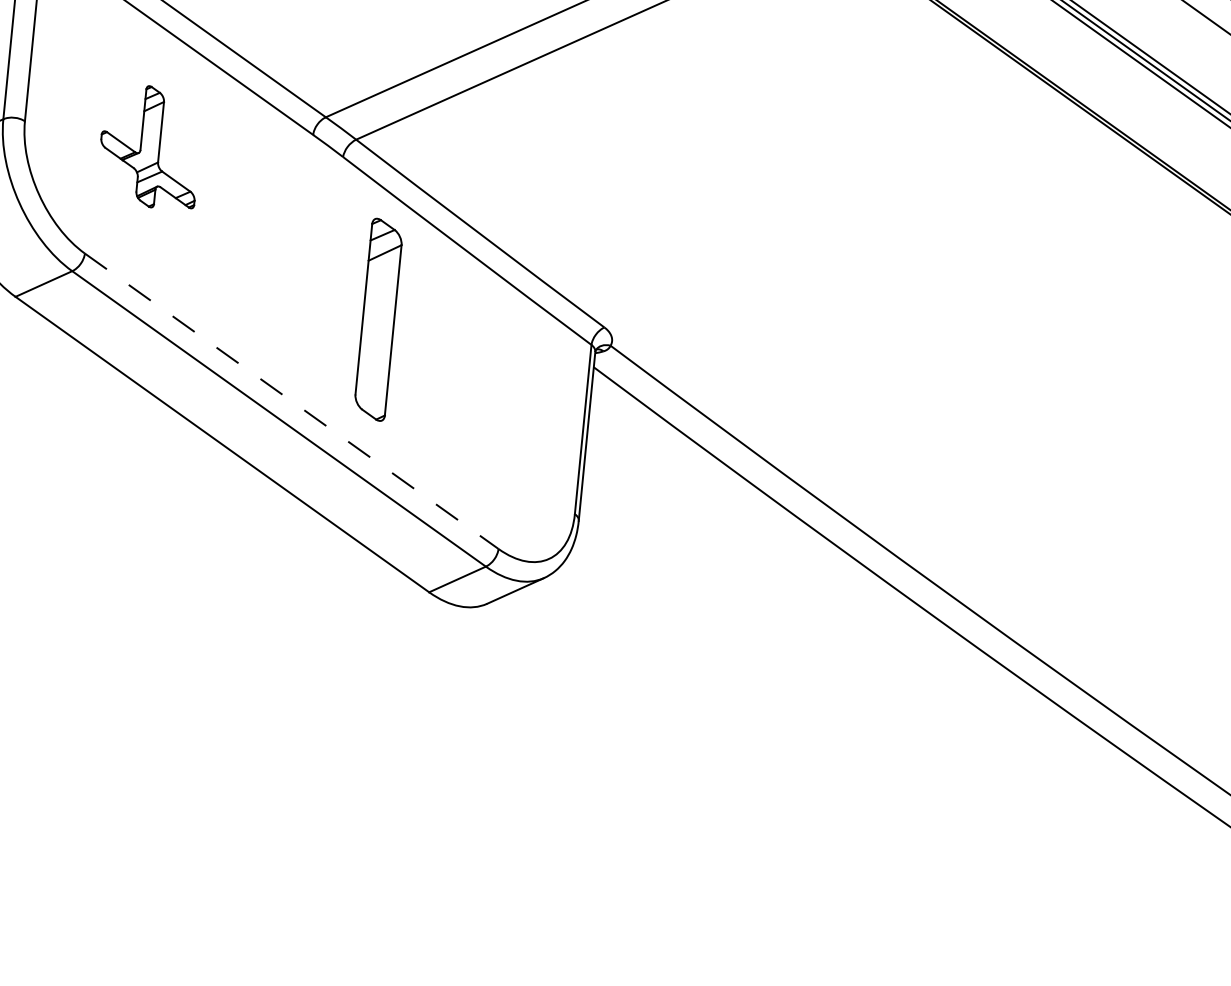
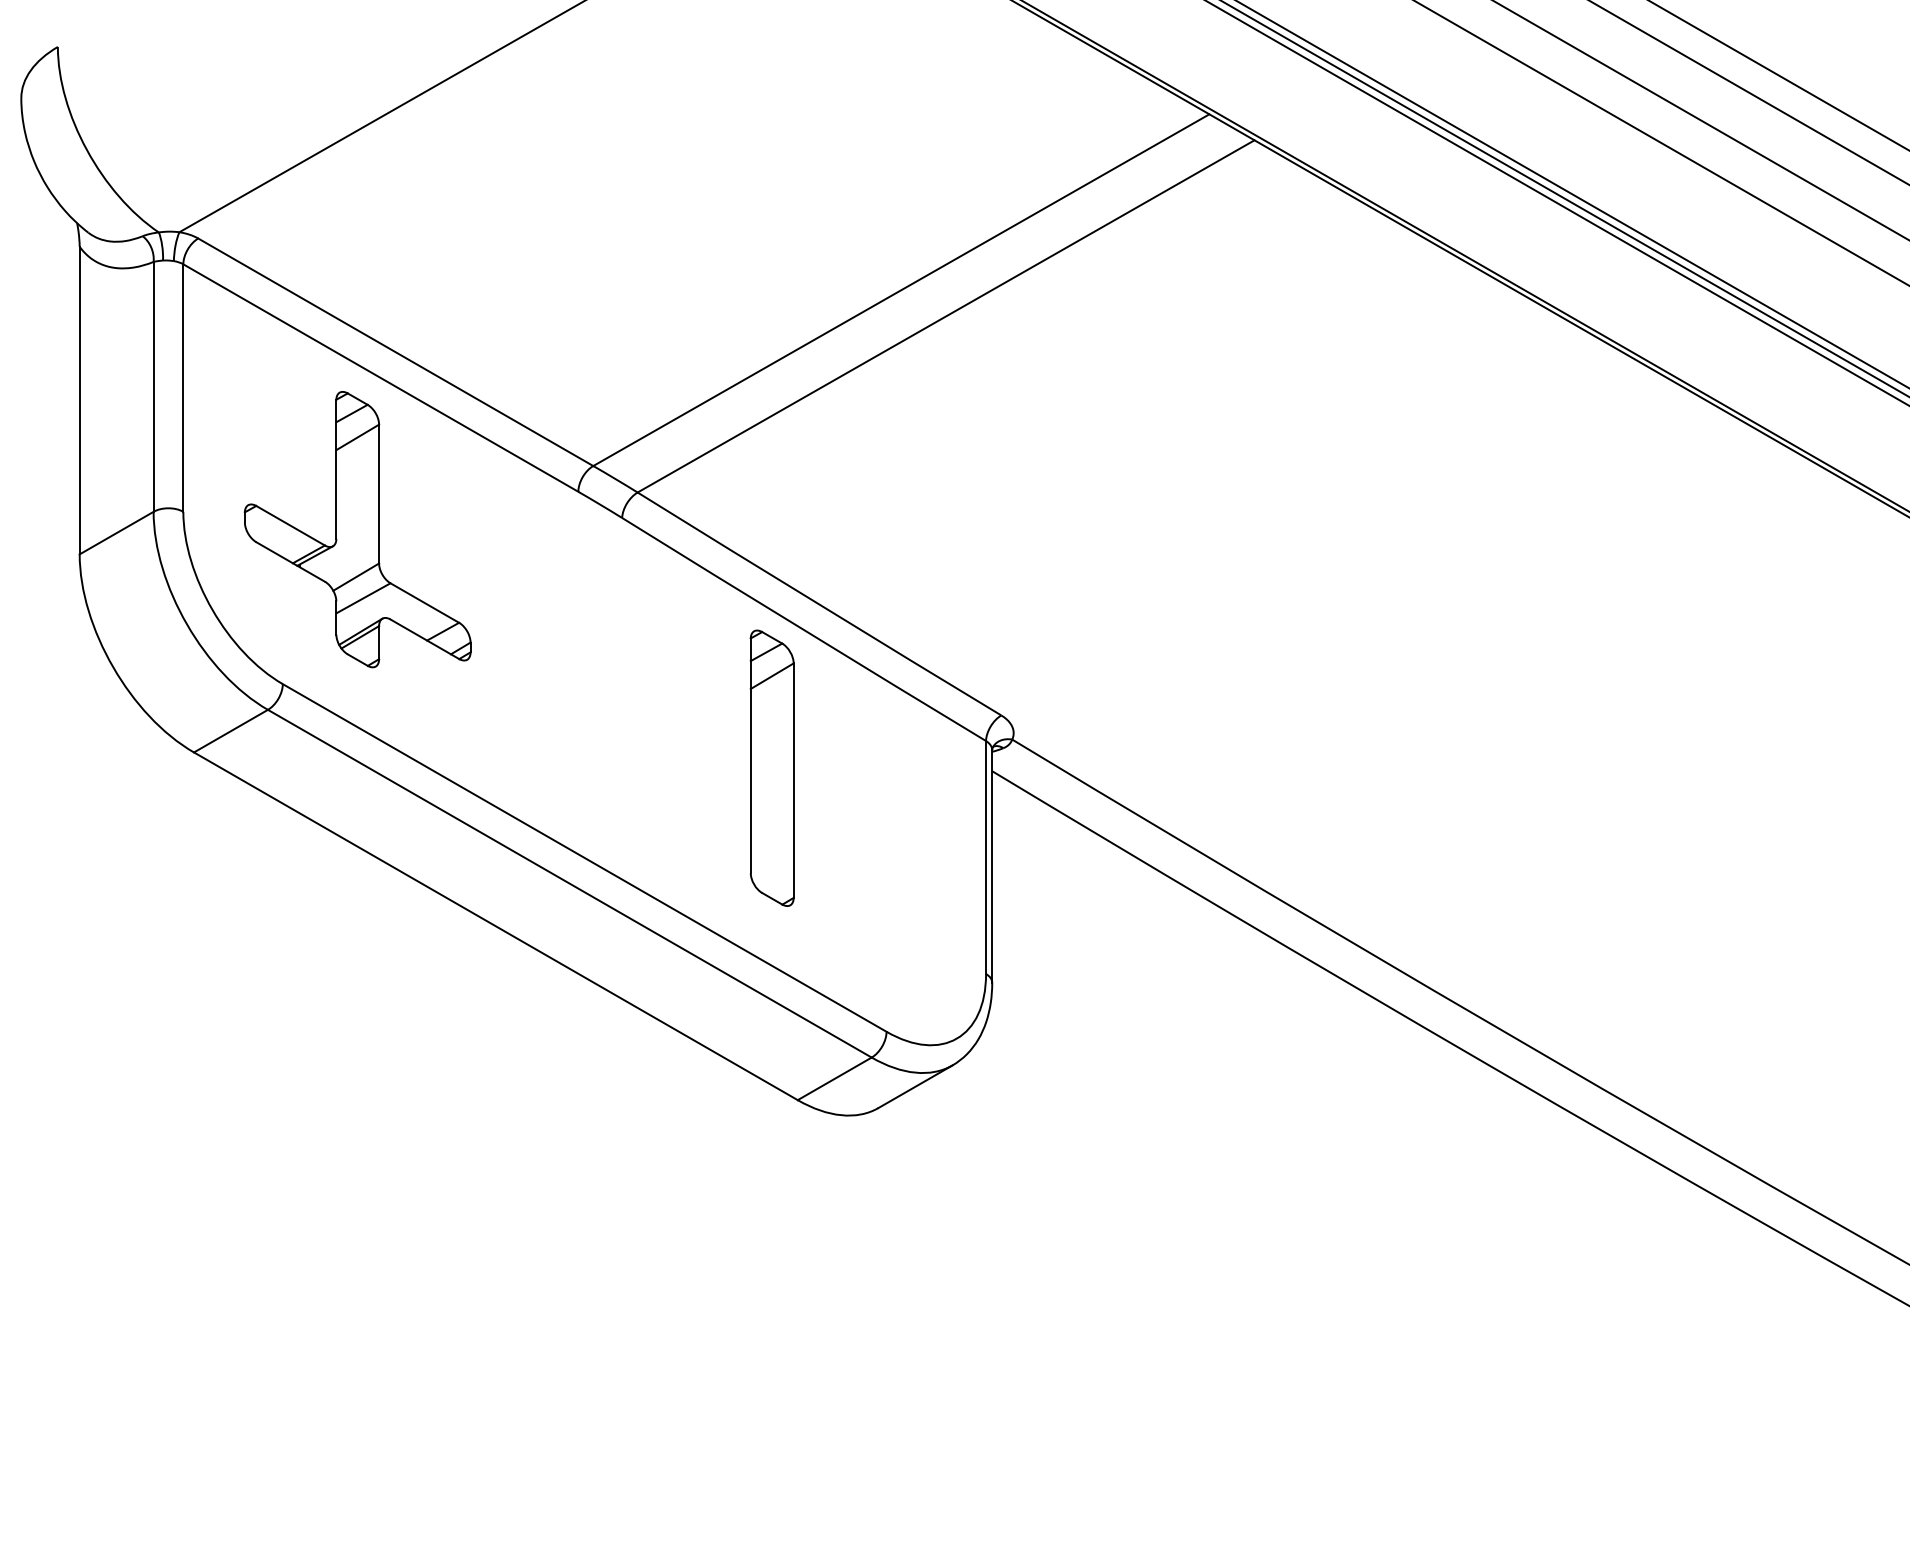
part: (150, 146) -> (357, 529), size x1.67
part: (378, 319) -> (771, 767), moved
line: (292, 401) -> (585, 858), dashed -> solid

